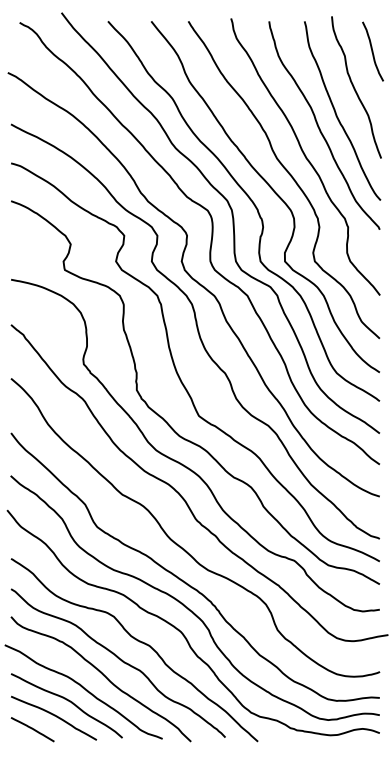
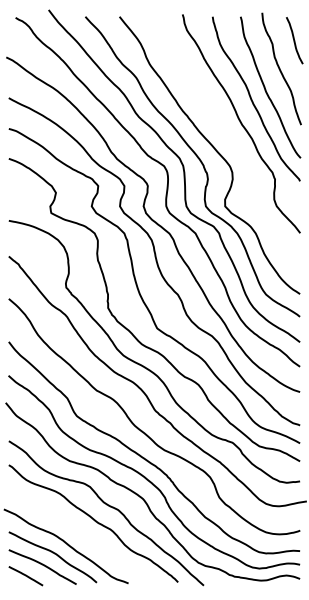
curve: (289, 175) -> (228, 138), removed
curve: (103, 676) -> (81, 534), removed

